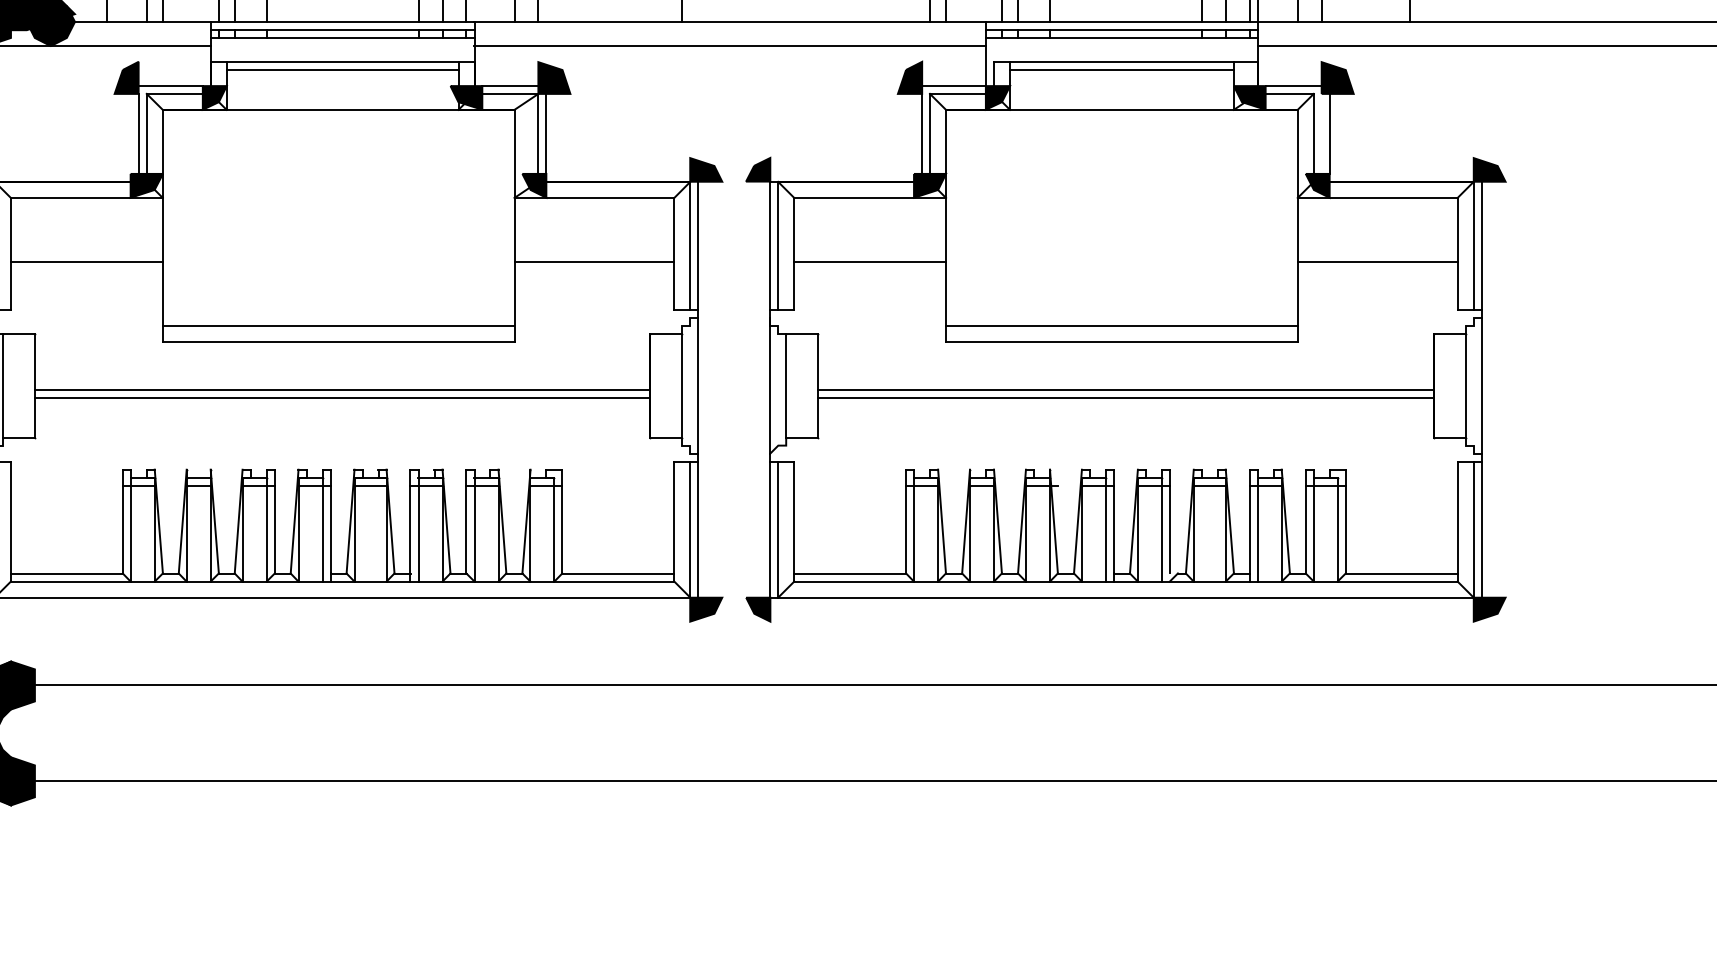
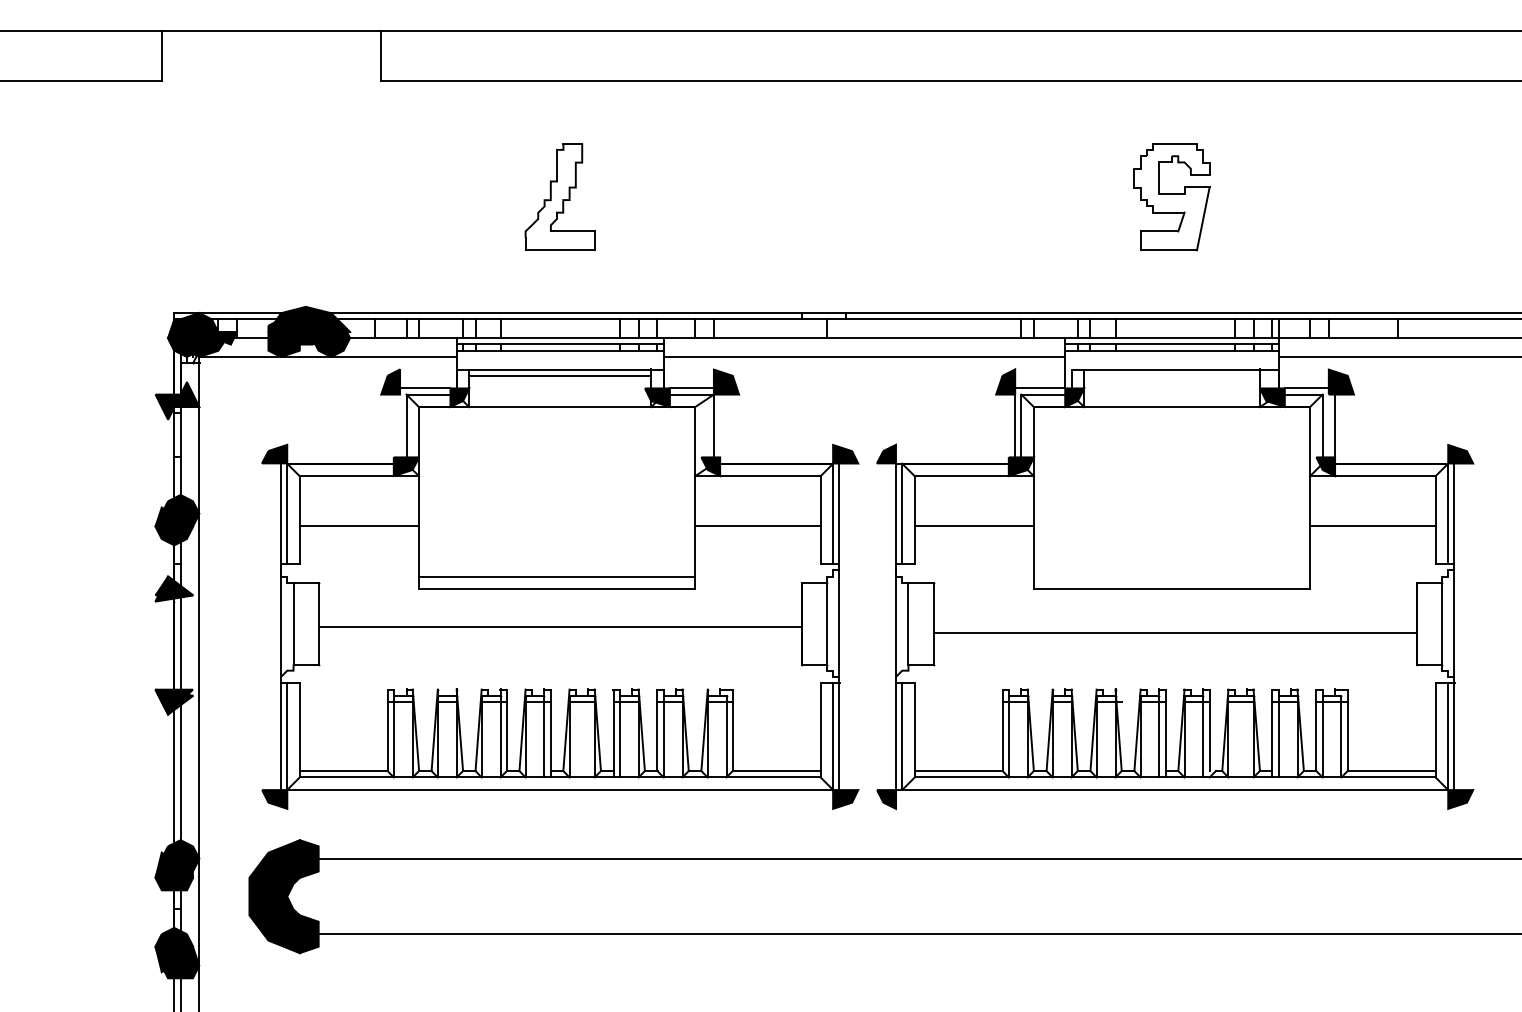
line: (1121, 69) -> (1171, 375), removed
line: (139, 133) -> (400, 425), removed
line: (546, 133) -> (720, 425), removed
line: (1121, 325) -> (1171, 576), removed
line: (1125, 389) -> (1174, 626), removed
line: (341, 398) -> (559, 633), removed

